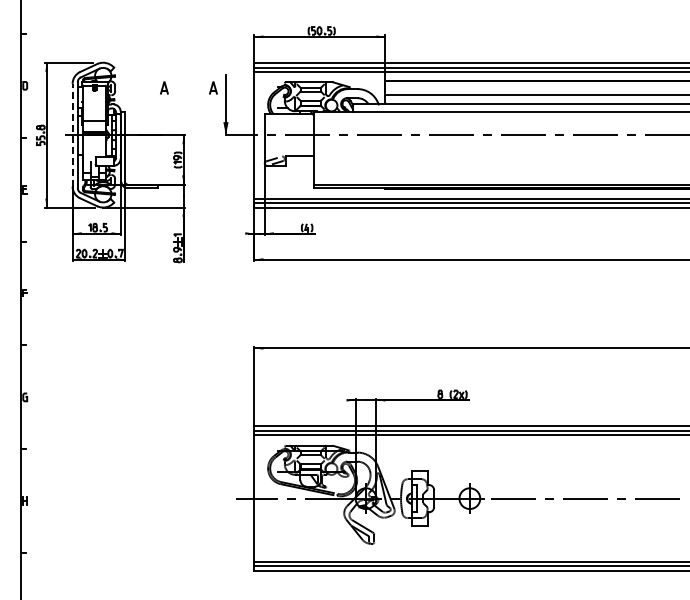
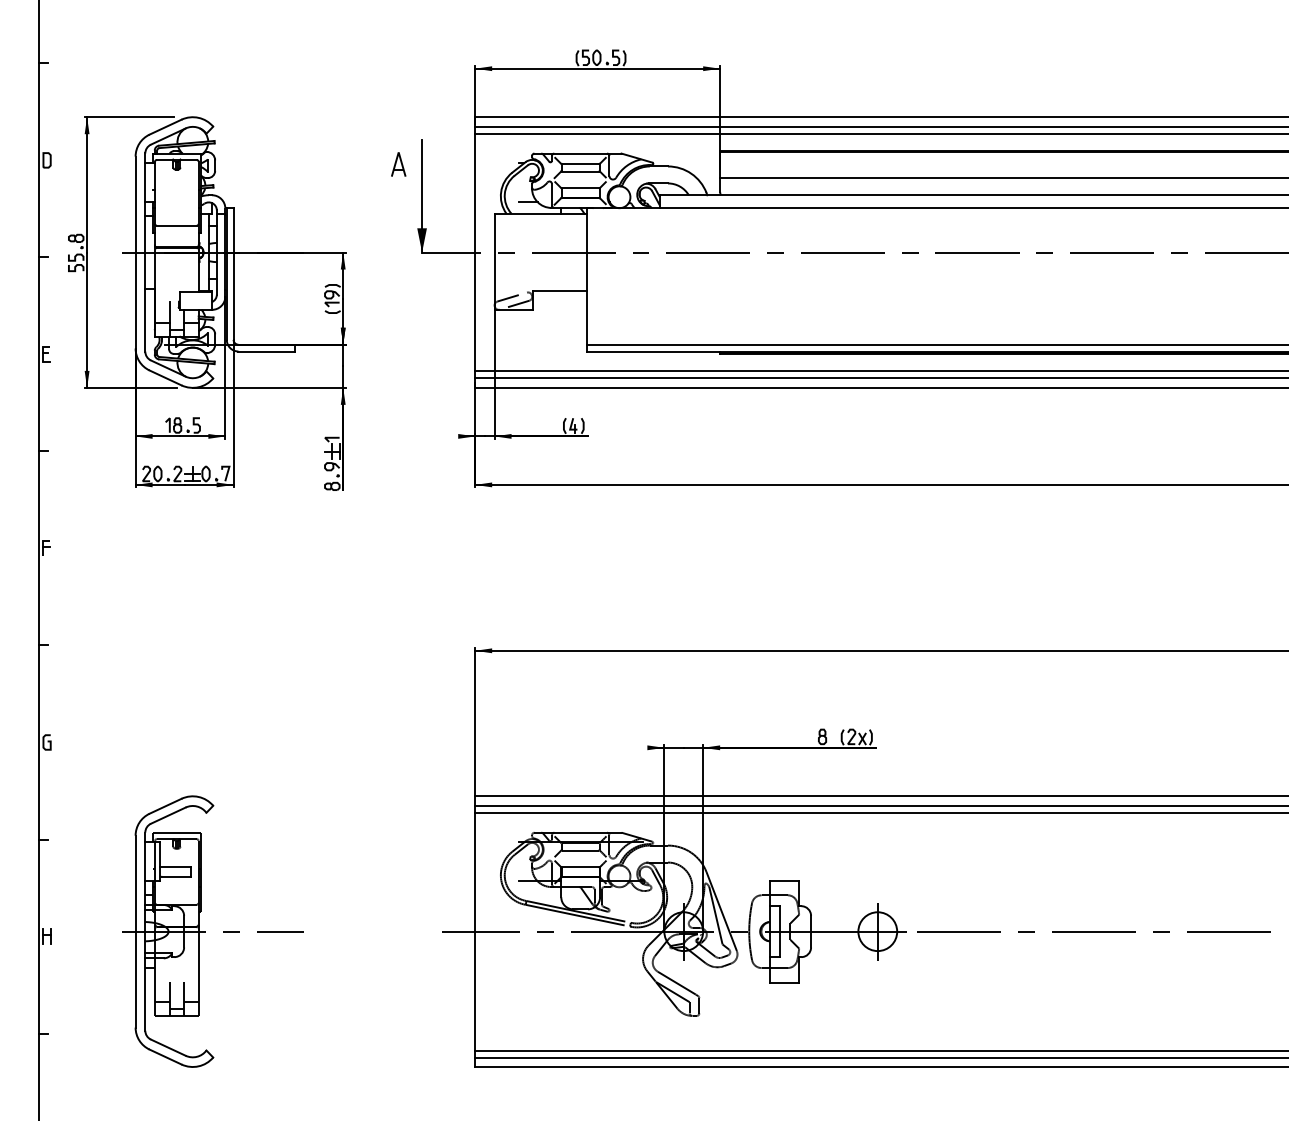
part: (164, 87) -> (307, 163), removed
line: (72, 134) -> (135, 251), dashed -> solid
part: (113, 498) -> (211, 931), added

